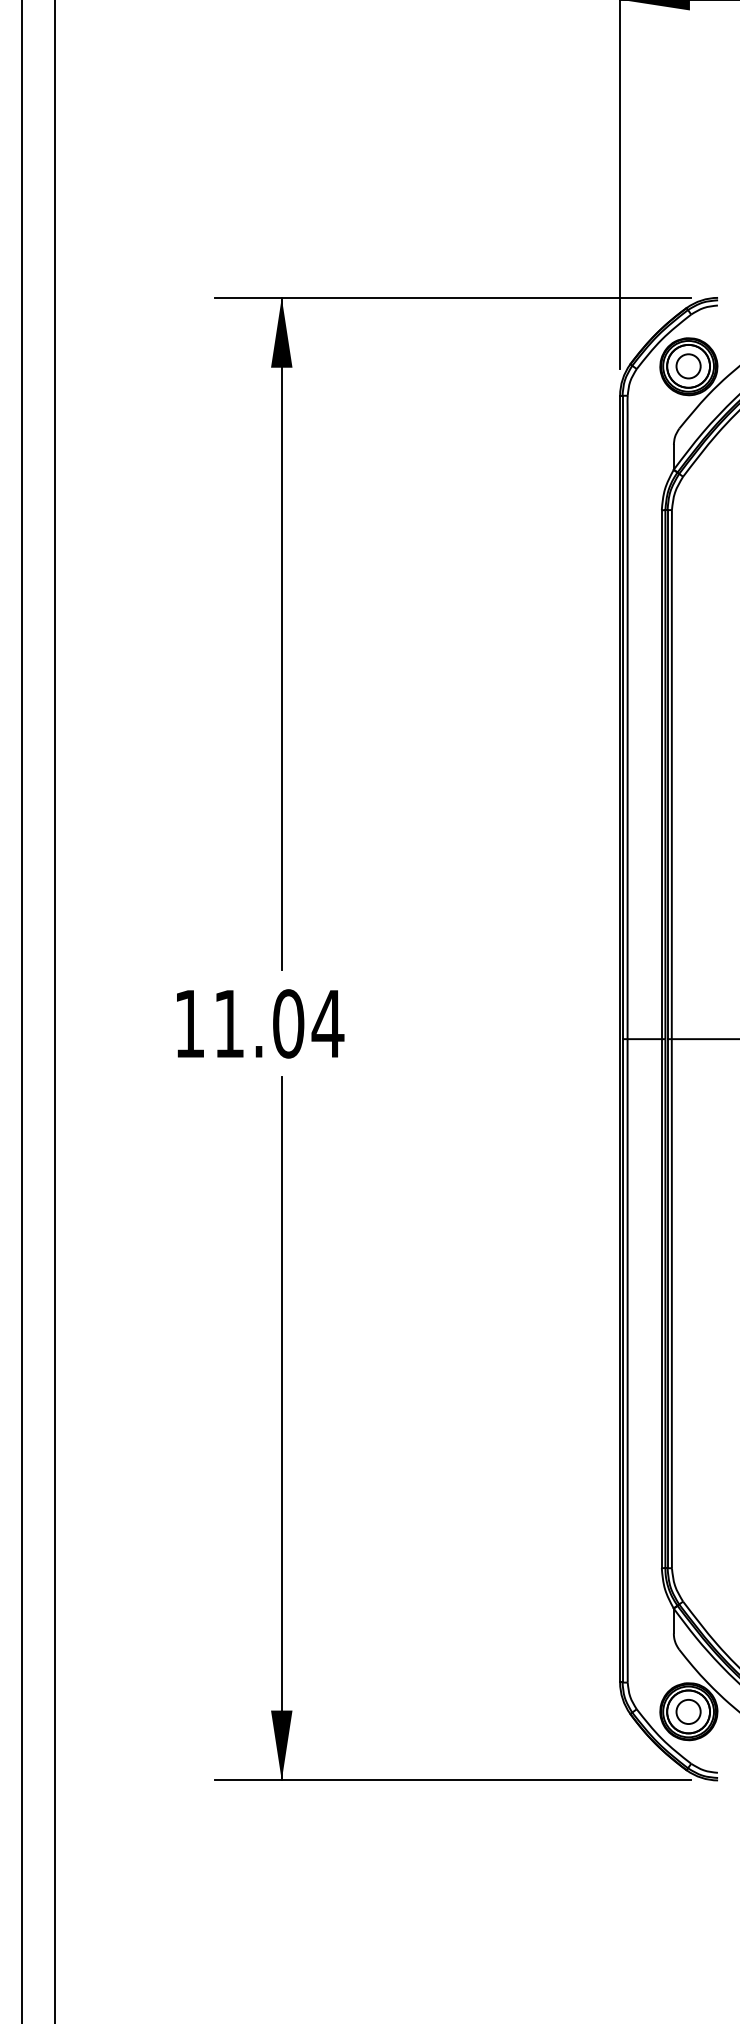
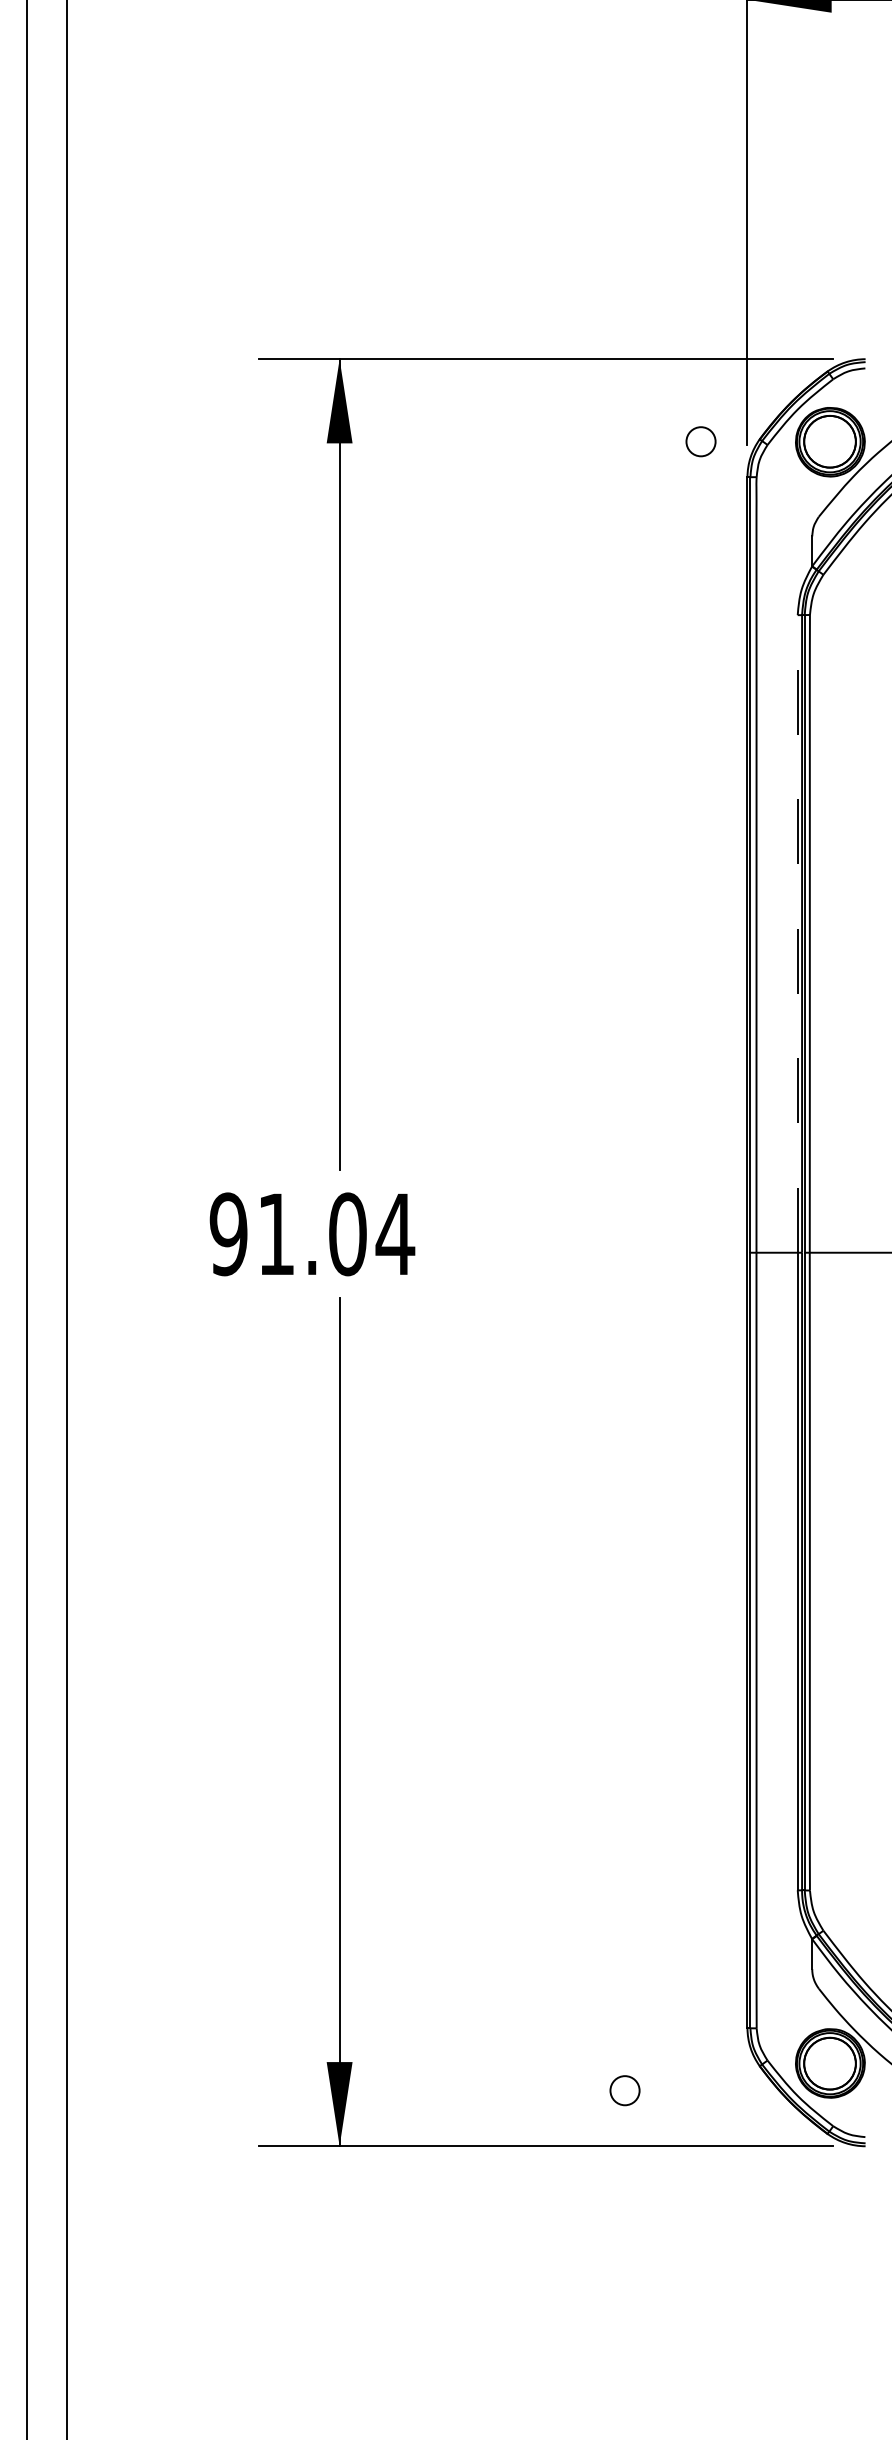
circle: (688, 366) -> (700, 441), moved
line: (661, 774) -> (797, 933), solid -> dashed
text: (189, 1024) -> (228, 1234), 11.04 -> 91.04
circle: (688, 1711) -> (624, 2090), moved

